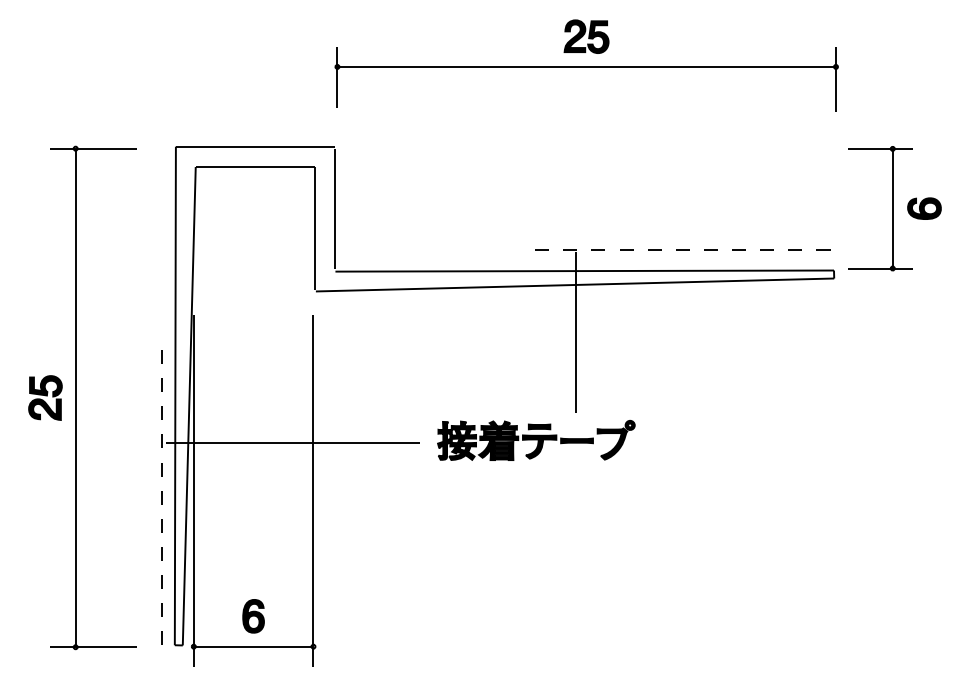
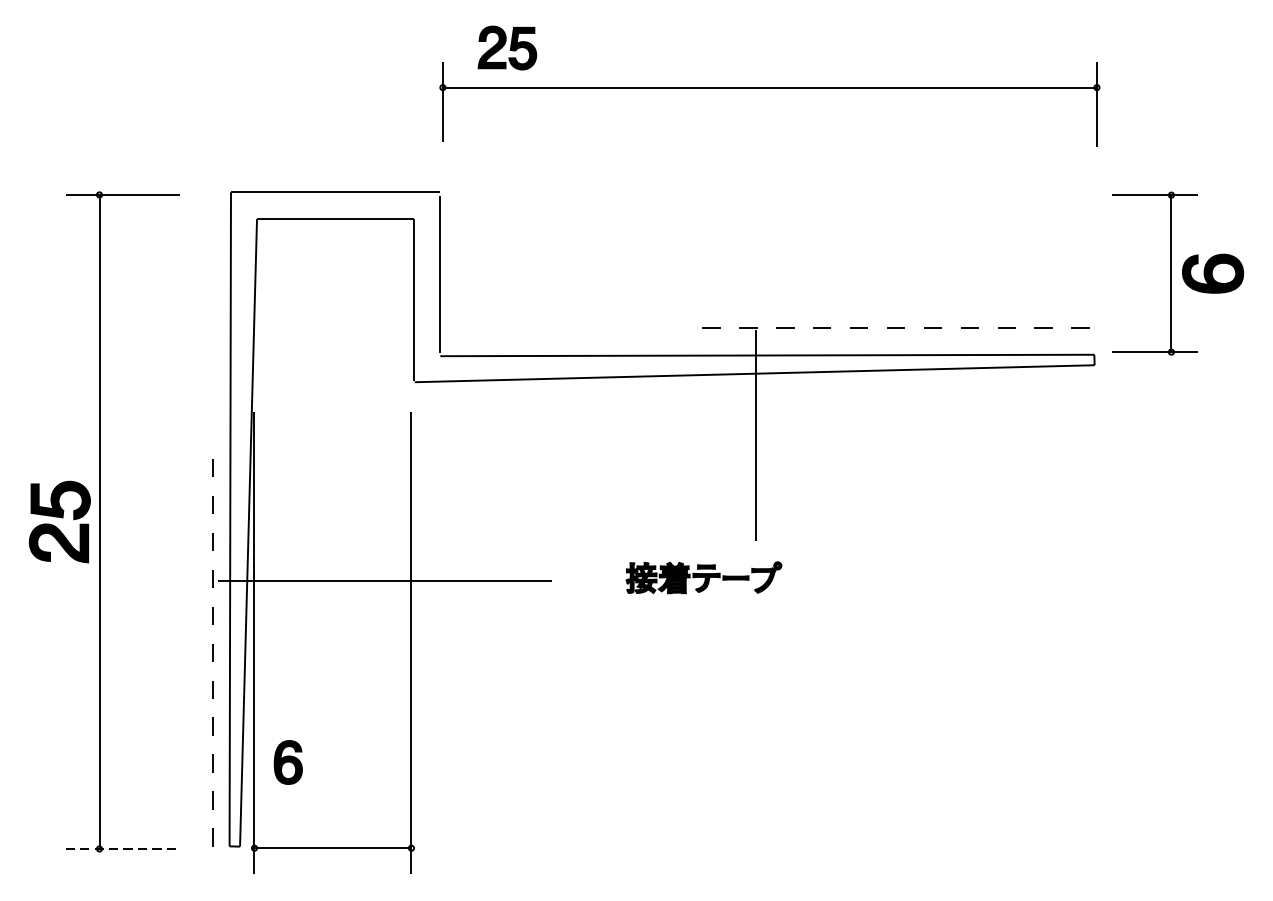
part: (586, 36) -> (507, 47), moved
part: (924, 208) -> (1213, 273), size x1.4
part: (45, 397) -> (59, 521), size x1.4
part: (536, 440) -> (704, 577), size x0.6
part: (253, 616) -> (288, 762), moved
line: (93, 647) -> (122, 849), solid -> dashed

